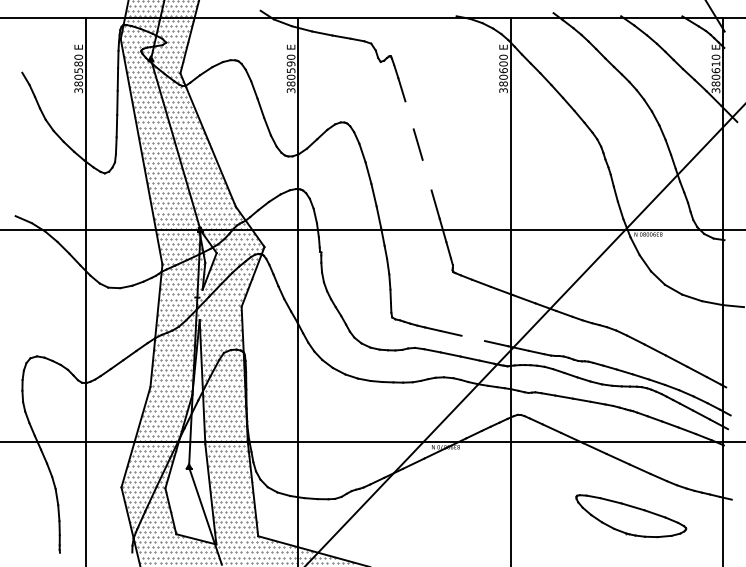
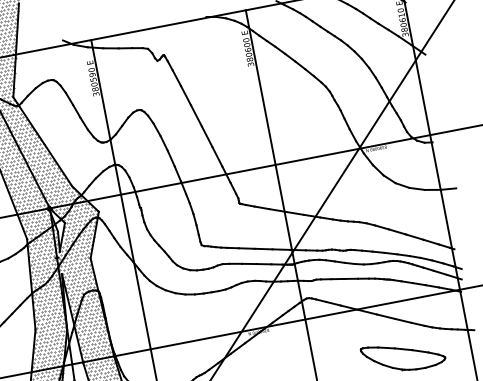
line: (409, 115) -> (185, 95), added
line: (426, 174) -> (206, 136), added
line: (472, 338) -> (263, 249), added

